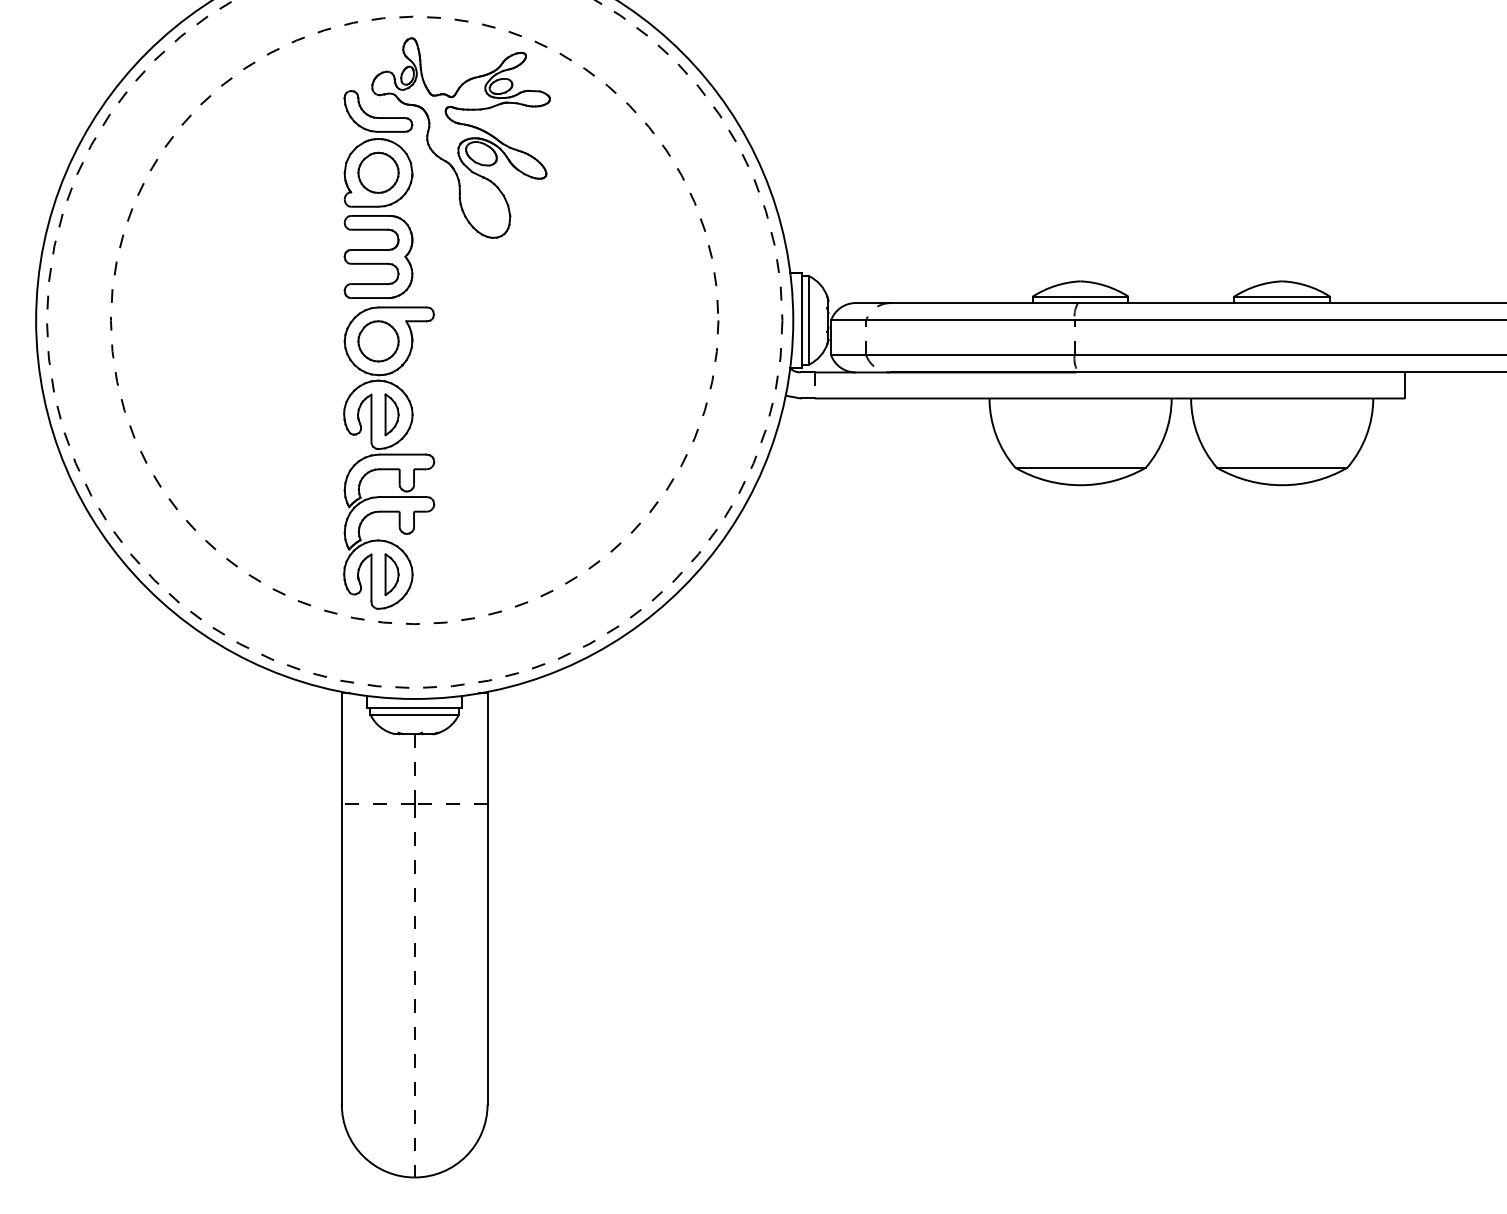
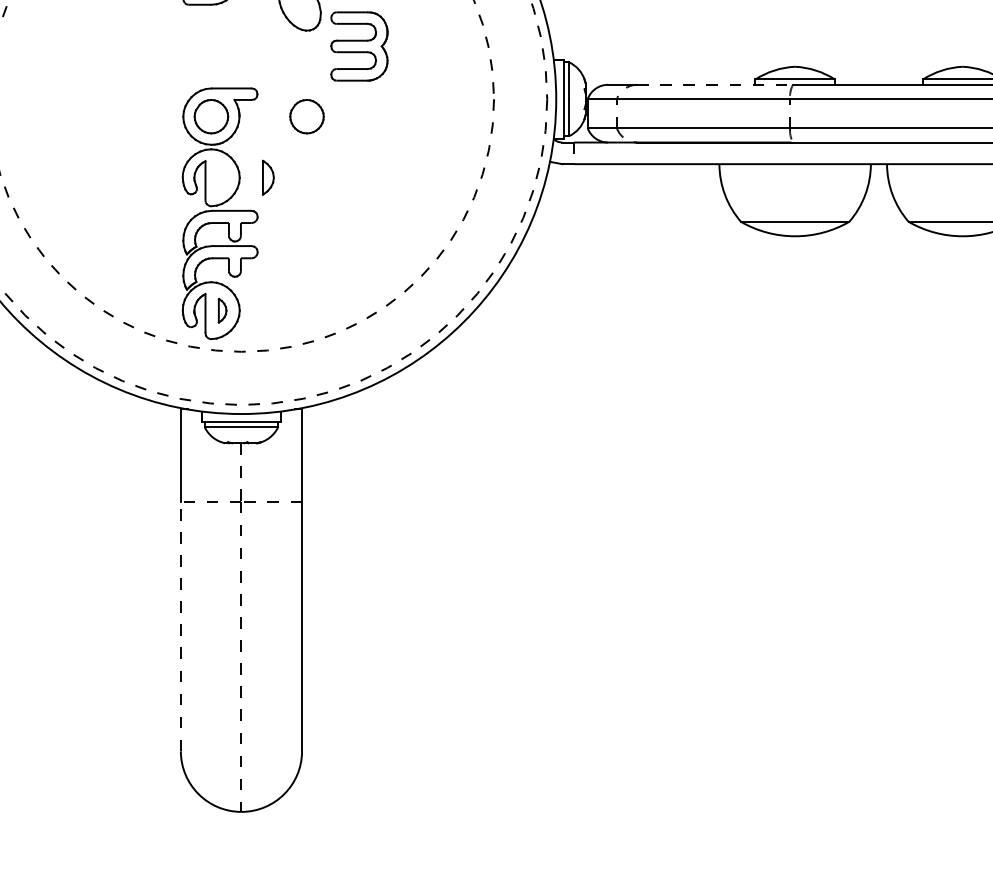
part: (378, 256) -> (359, 46), moved
line: (984, 303) -> (715, 85), solid -> dashed
part: (493, 341) -> (306, 116), added
part: (391, 414) -> (267, 177), moved
part: (391, 574) -> (222, 310), size x0.7
line: (341, 954) -> (180, 626), solid -> dashed

